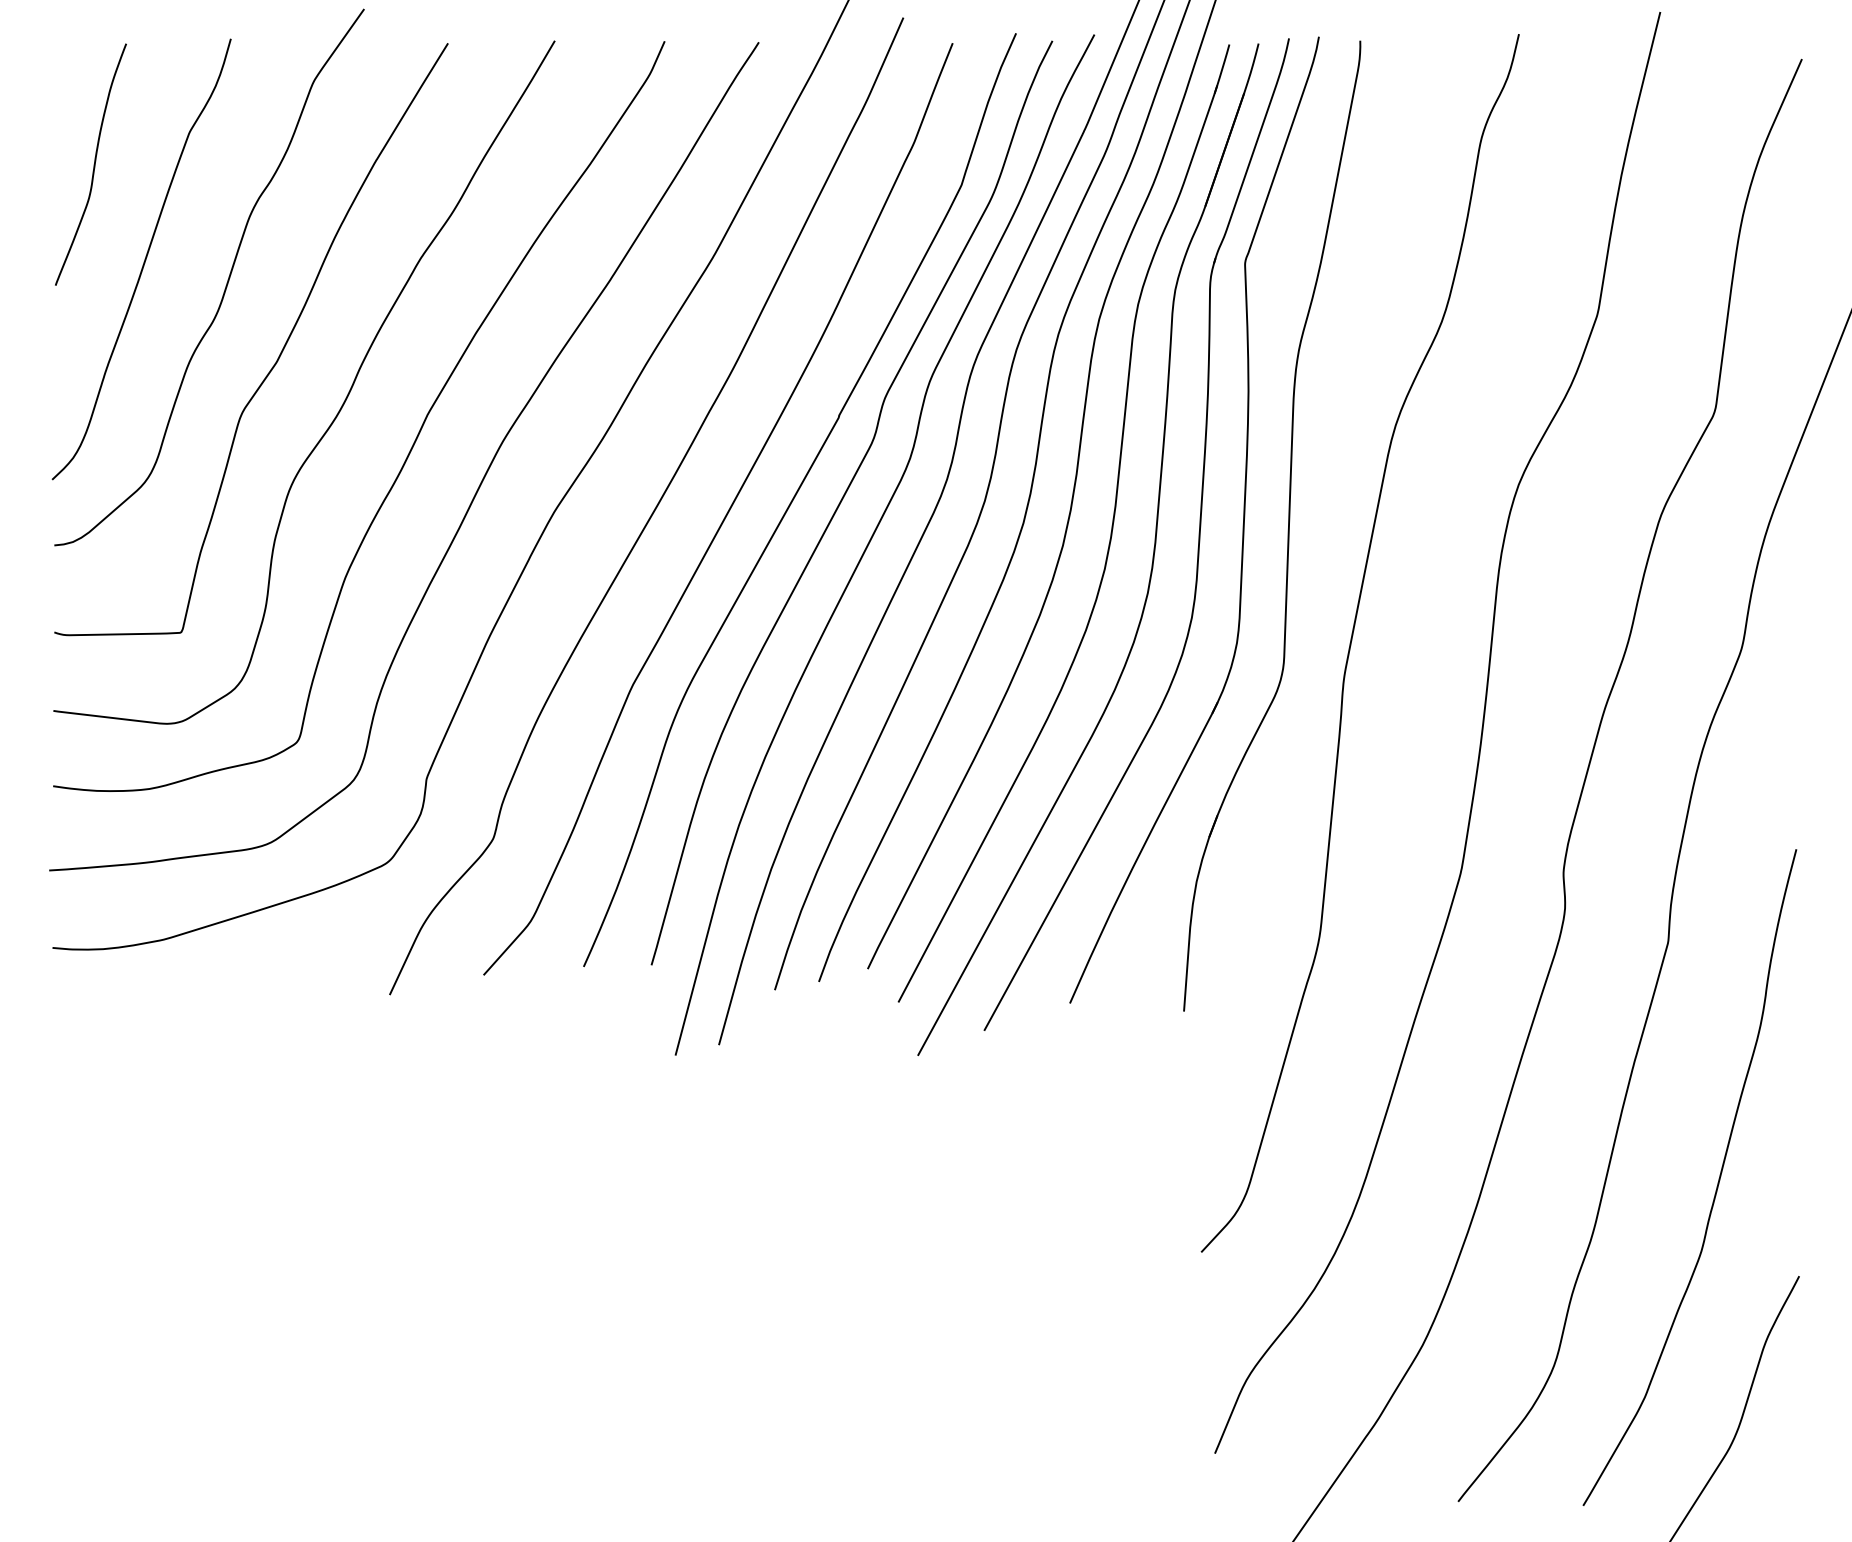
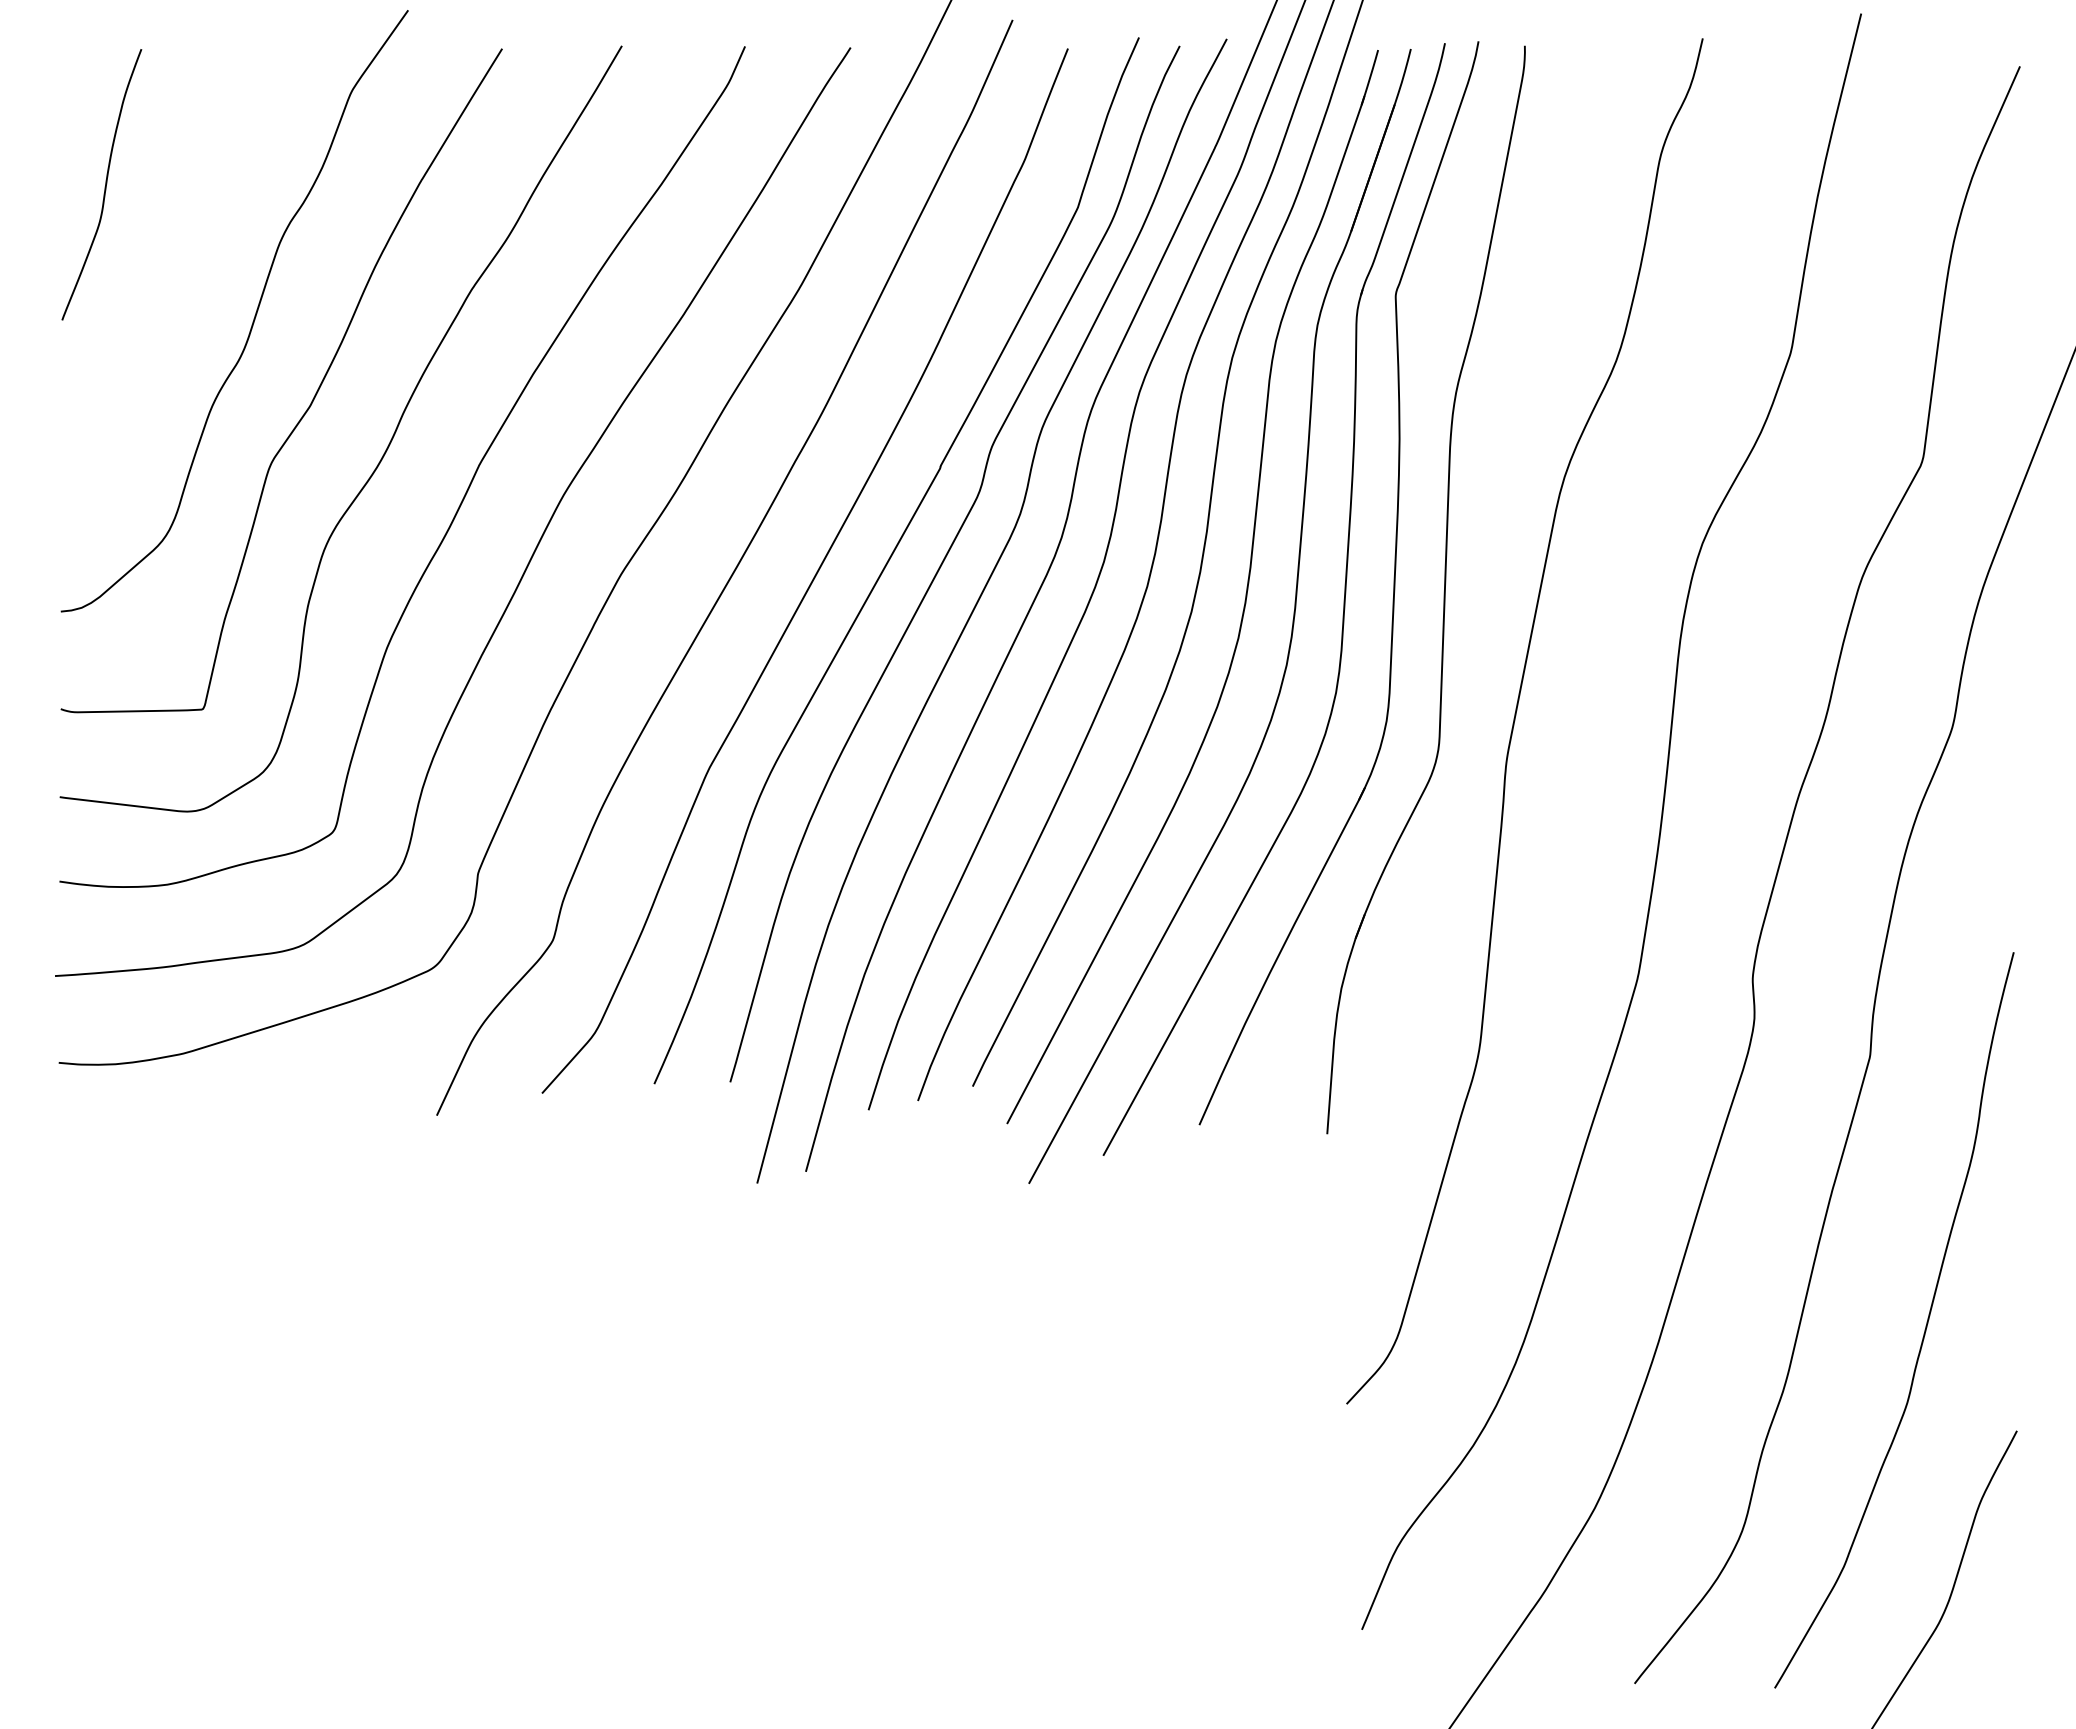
curve: (144, 260) -> (161, 292), removed

